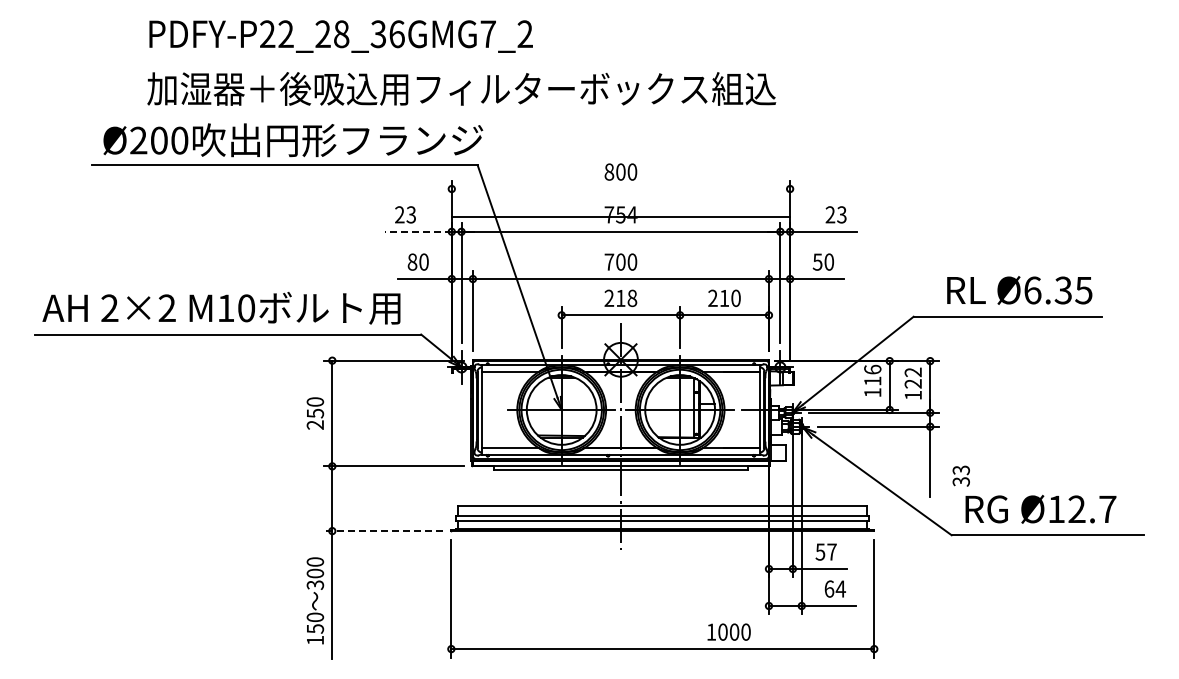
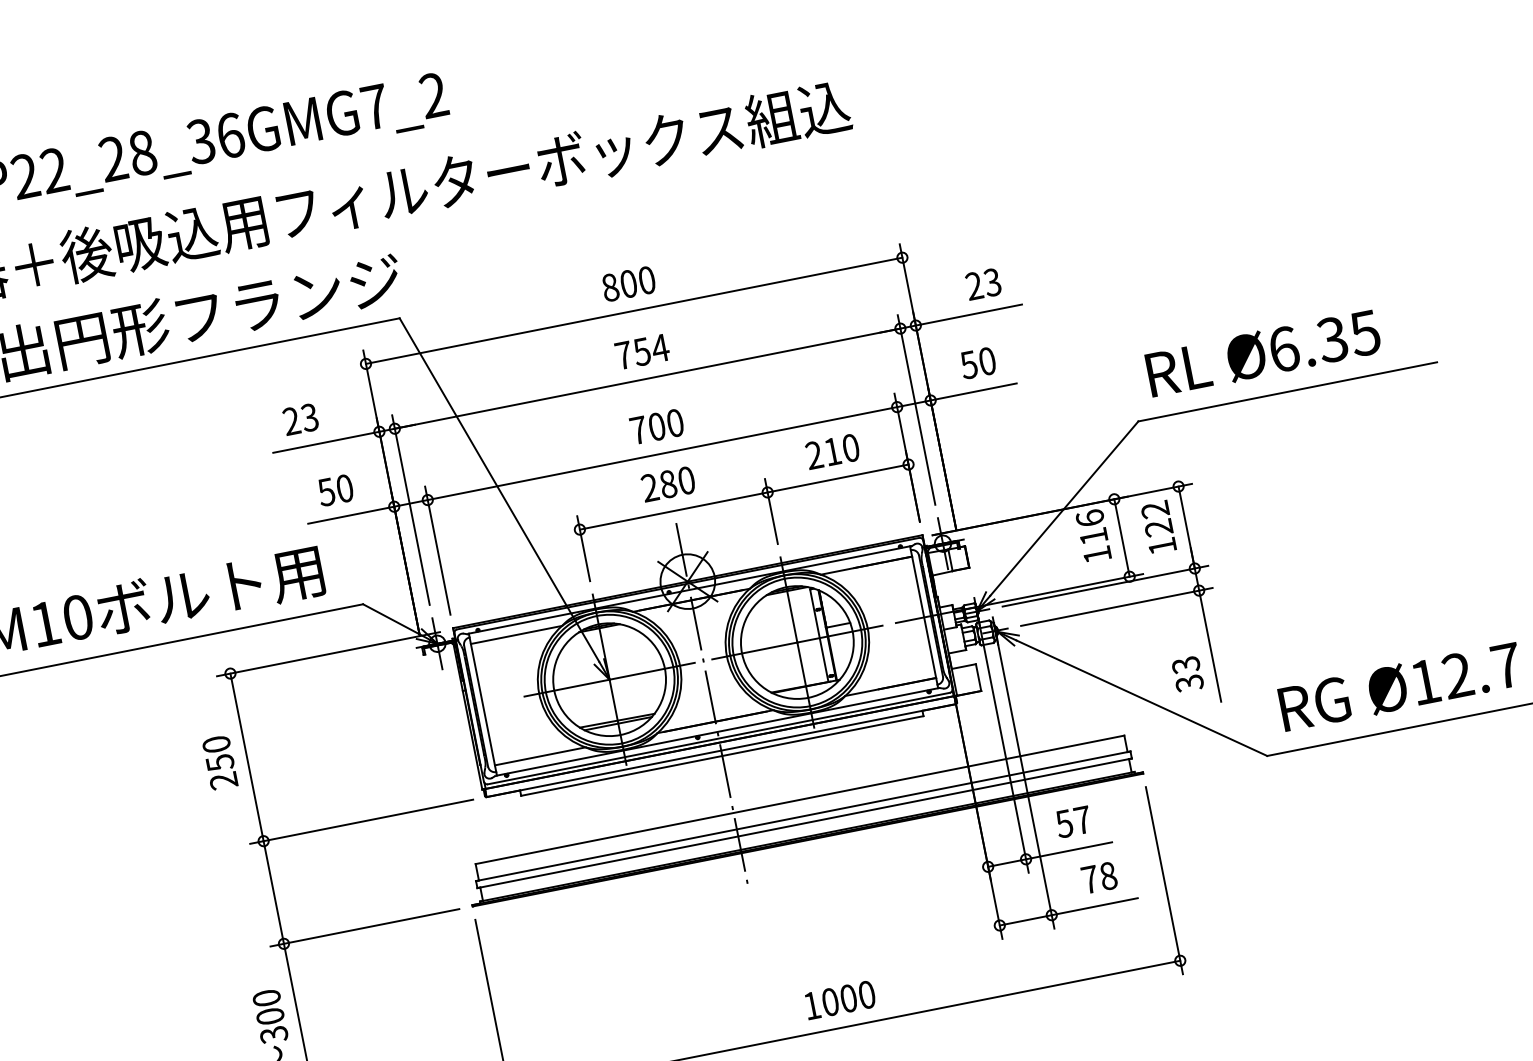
line: (620, 217) -> (633, 311), moved
line: (417, 231) -> (324, 442), dashed -> solid
text: (412, 261) -> (326, 491), 80 -> 50
text: (1019, 290) -> (1263, 353), moved
text: (626, 298) -> (677, 482), 218 -> 280
text: (960, 475) -> (1186, 673), moved
line: (383, 531) -> (365, 928), dashed -> solid
text: (834, 588) -> (1098, 877), 64 -> 78
text: (728, 631) -> (838, 999), moved

